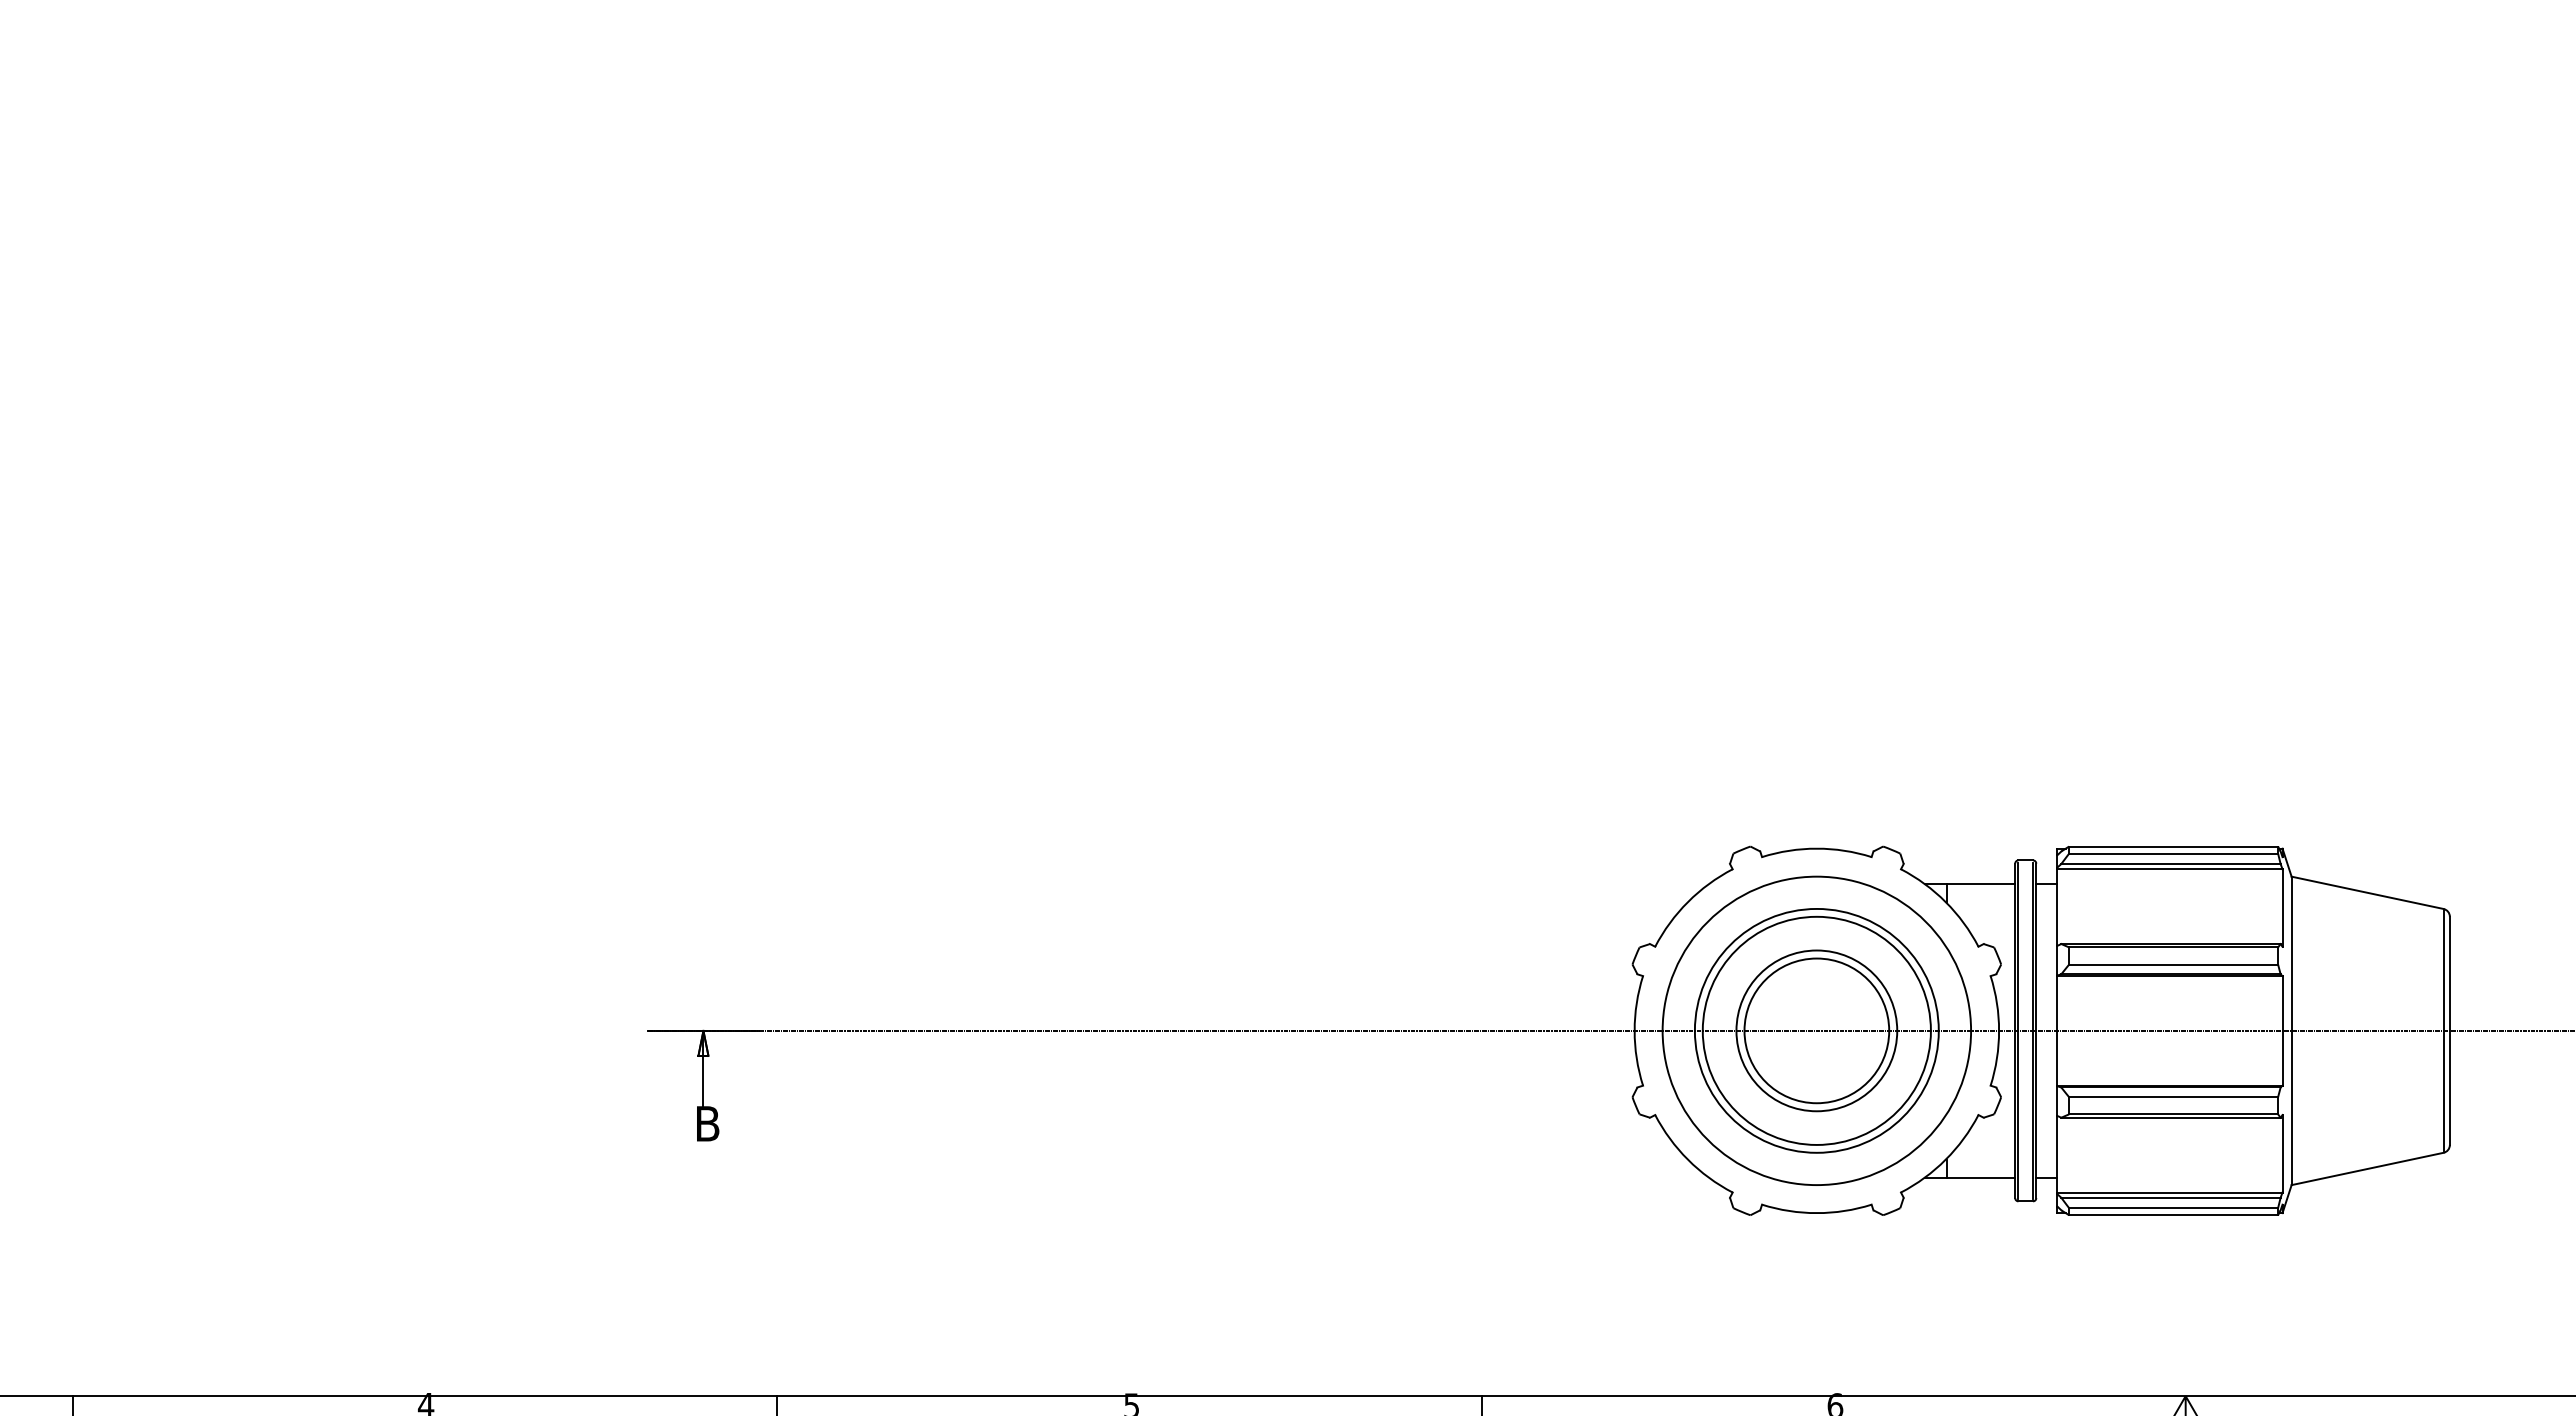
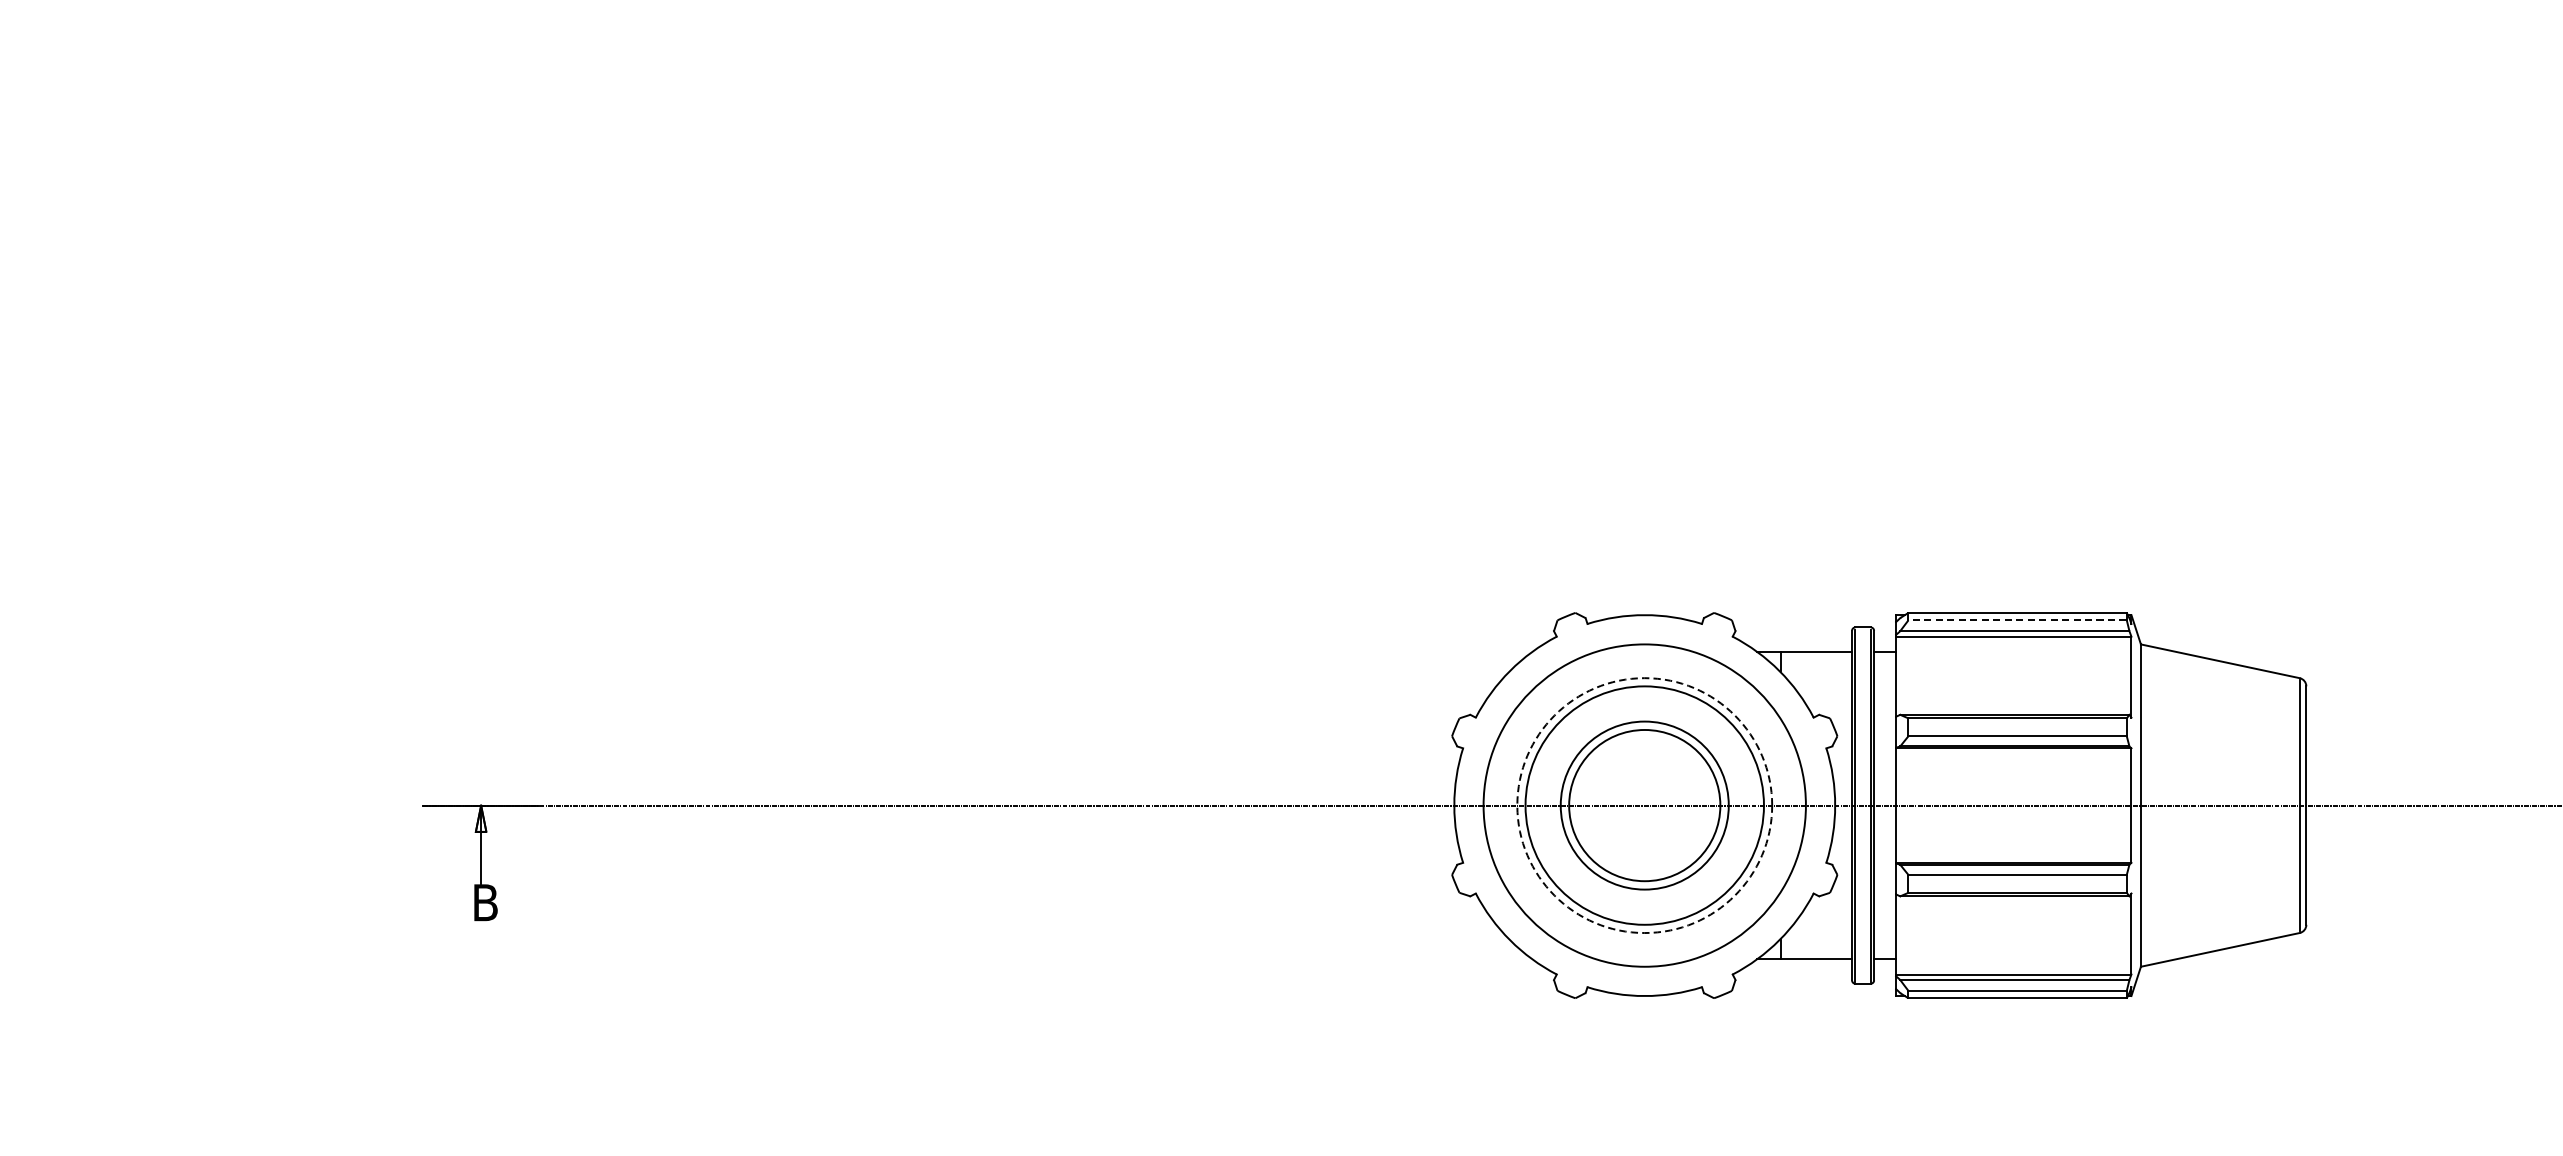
line: (2173, 853) -> (2017, 620), solid -> dashed
circle: (1816, 1030) -> (1644, 805), solid -> dashed

